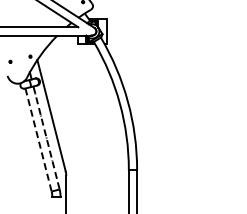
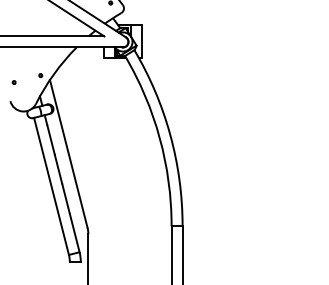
line: (46, 137) -> (62, 183), dashed -> solid
line: (38, 140) -> (51, 187), dashed -> solid

